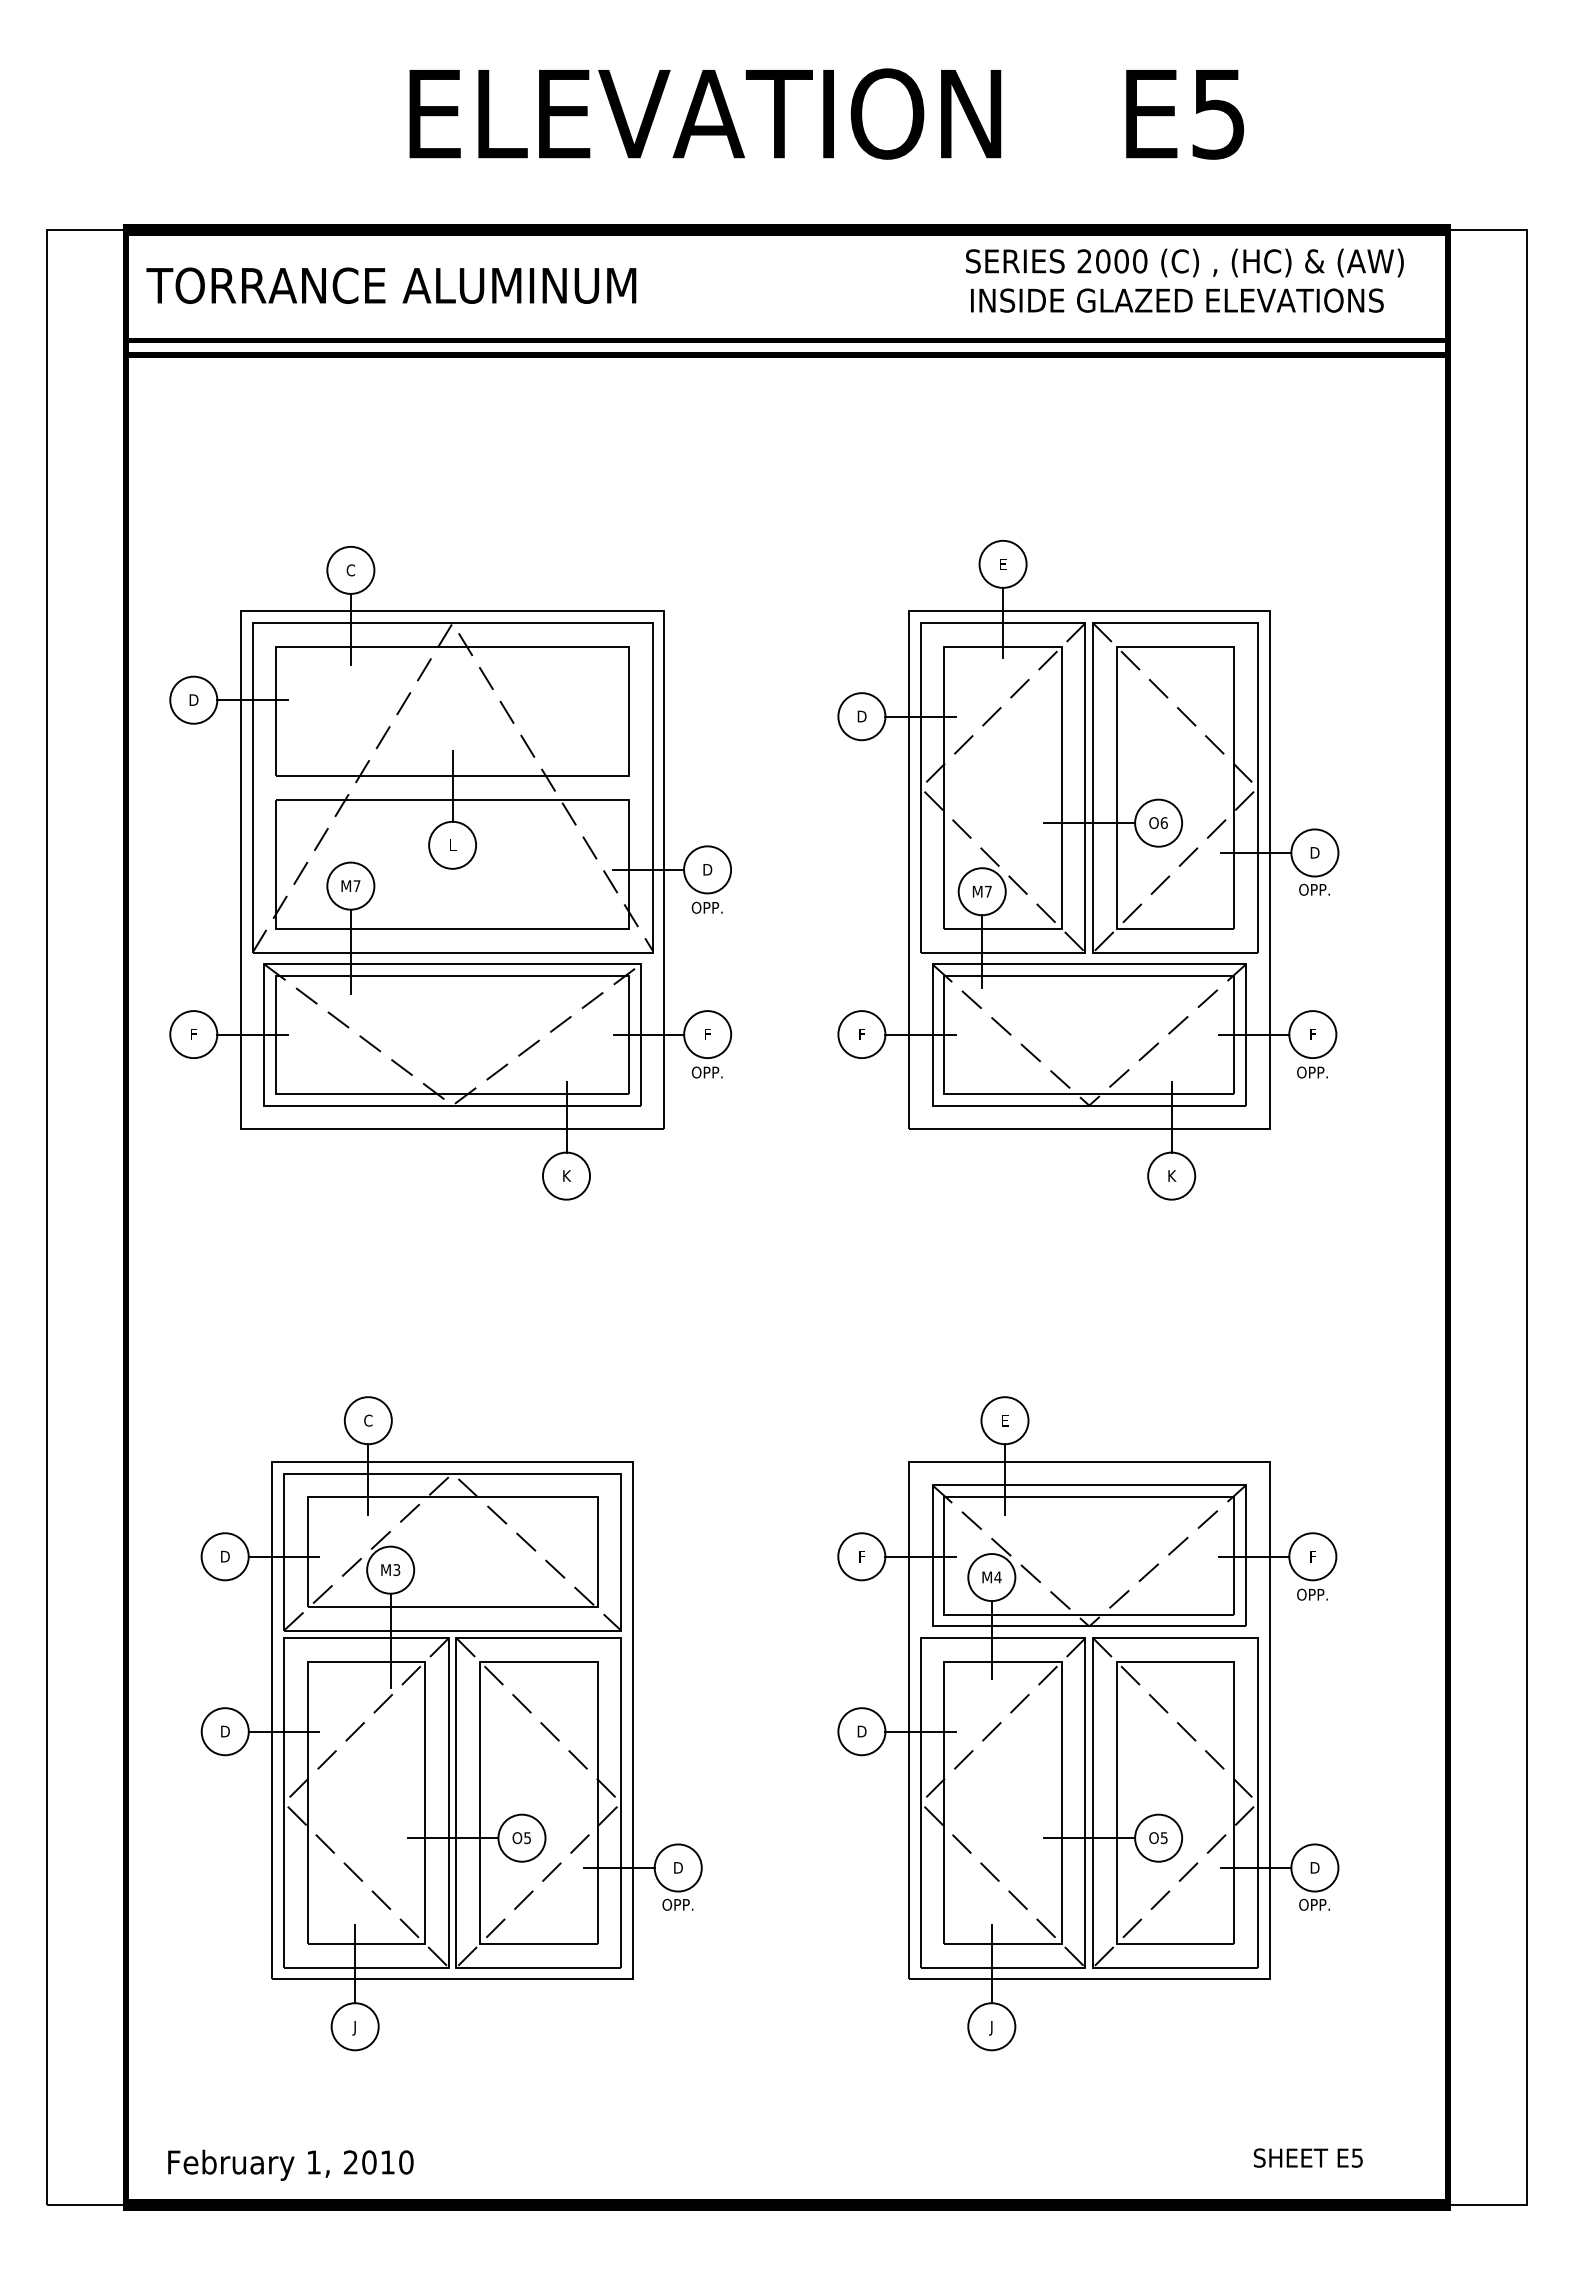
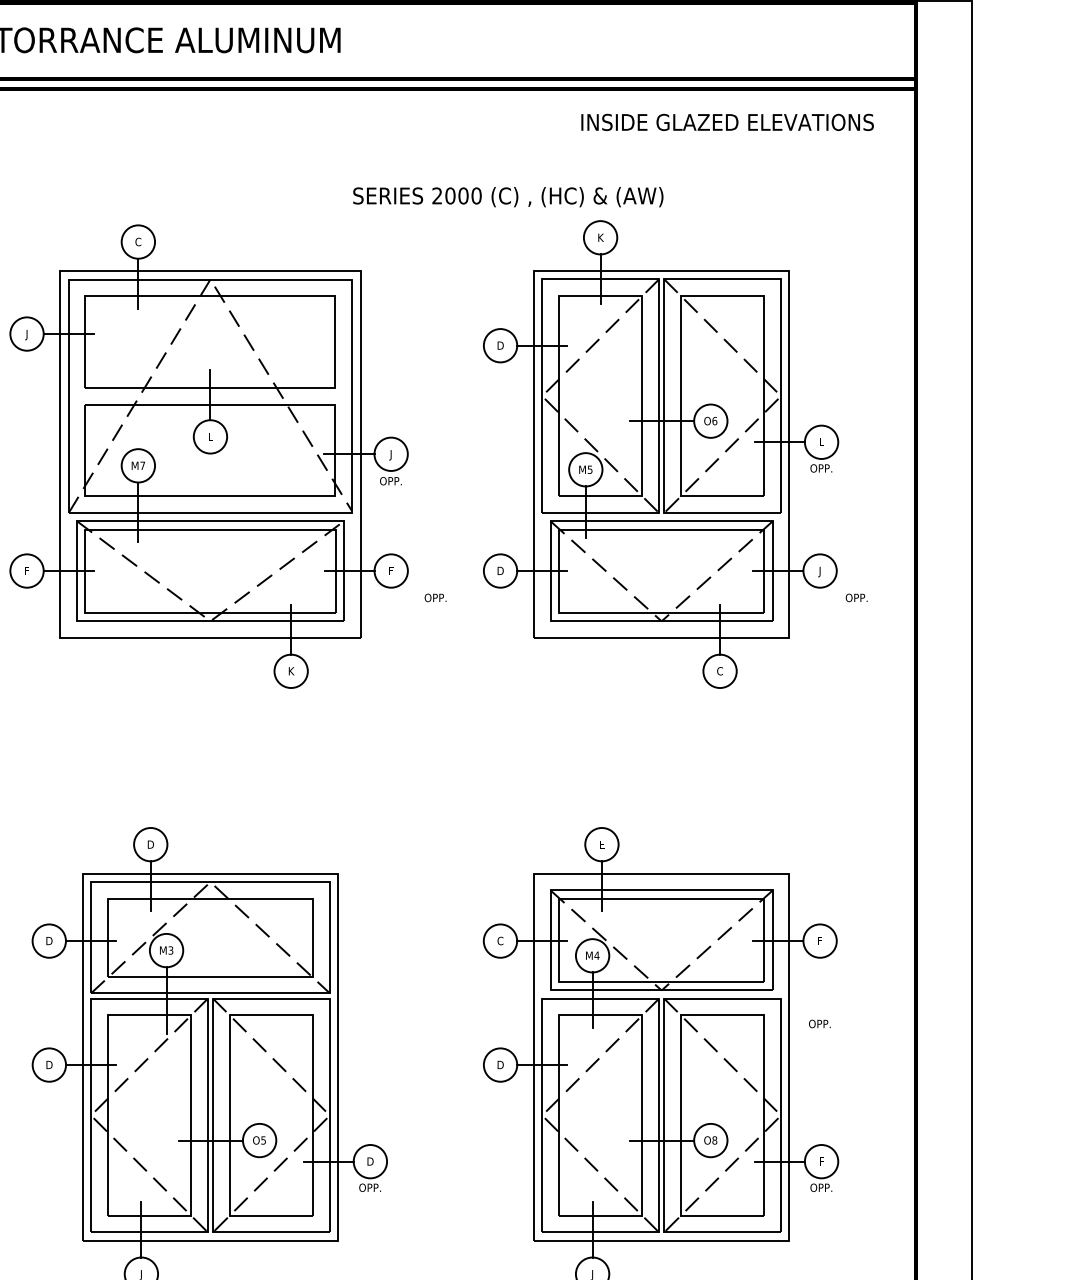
text: (1184, 262) -> (508, 196), moved
text: (1177, 300) -> (727, 122), moved
text: (1003, 564) -> (600, 237), E -> K
text: (193, 701) -> (26, 334), D -> J
text: (1314, 852) -> (821, 441), D -> L
text: (707, 871) -> (391, 455), D -> J
text: (988, 891) -> (590, 469), M7 -> M5
text: (861, 1034) -> (500, 570), F -> D
text: (1312, 1035) -> (819, 571), F -> J
text: (707, 1072) -> (435, 597), moved
text: (1312, 1072) -> (856, 597), moved
text: (1171, 1175) -> (719, 670), K -> C
text: (368, 1420) -> (150, 844), C -> D
text: (861, 1556) -> (500, 940), F -> C
text: (1312, 1594) -> (819, 1023), moved
text: (1163, 1837) -> (714, 1140), O5 -> O8
text: (1314, 1867) -> (821, 1161), D -> F

